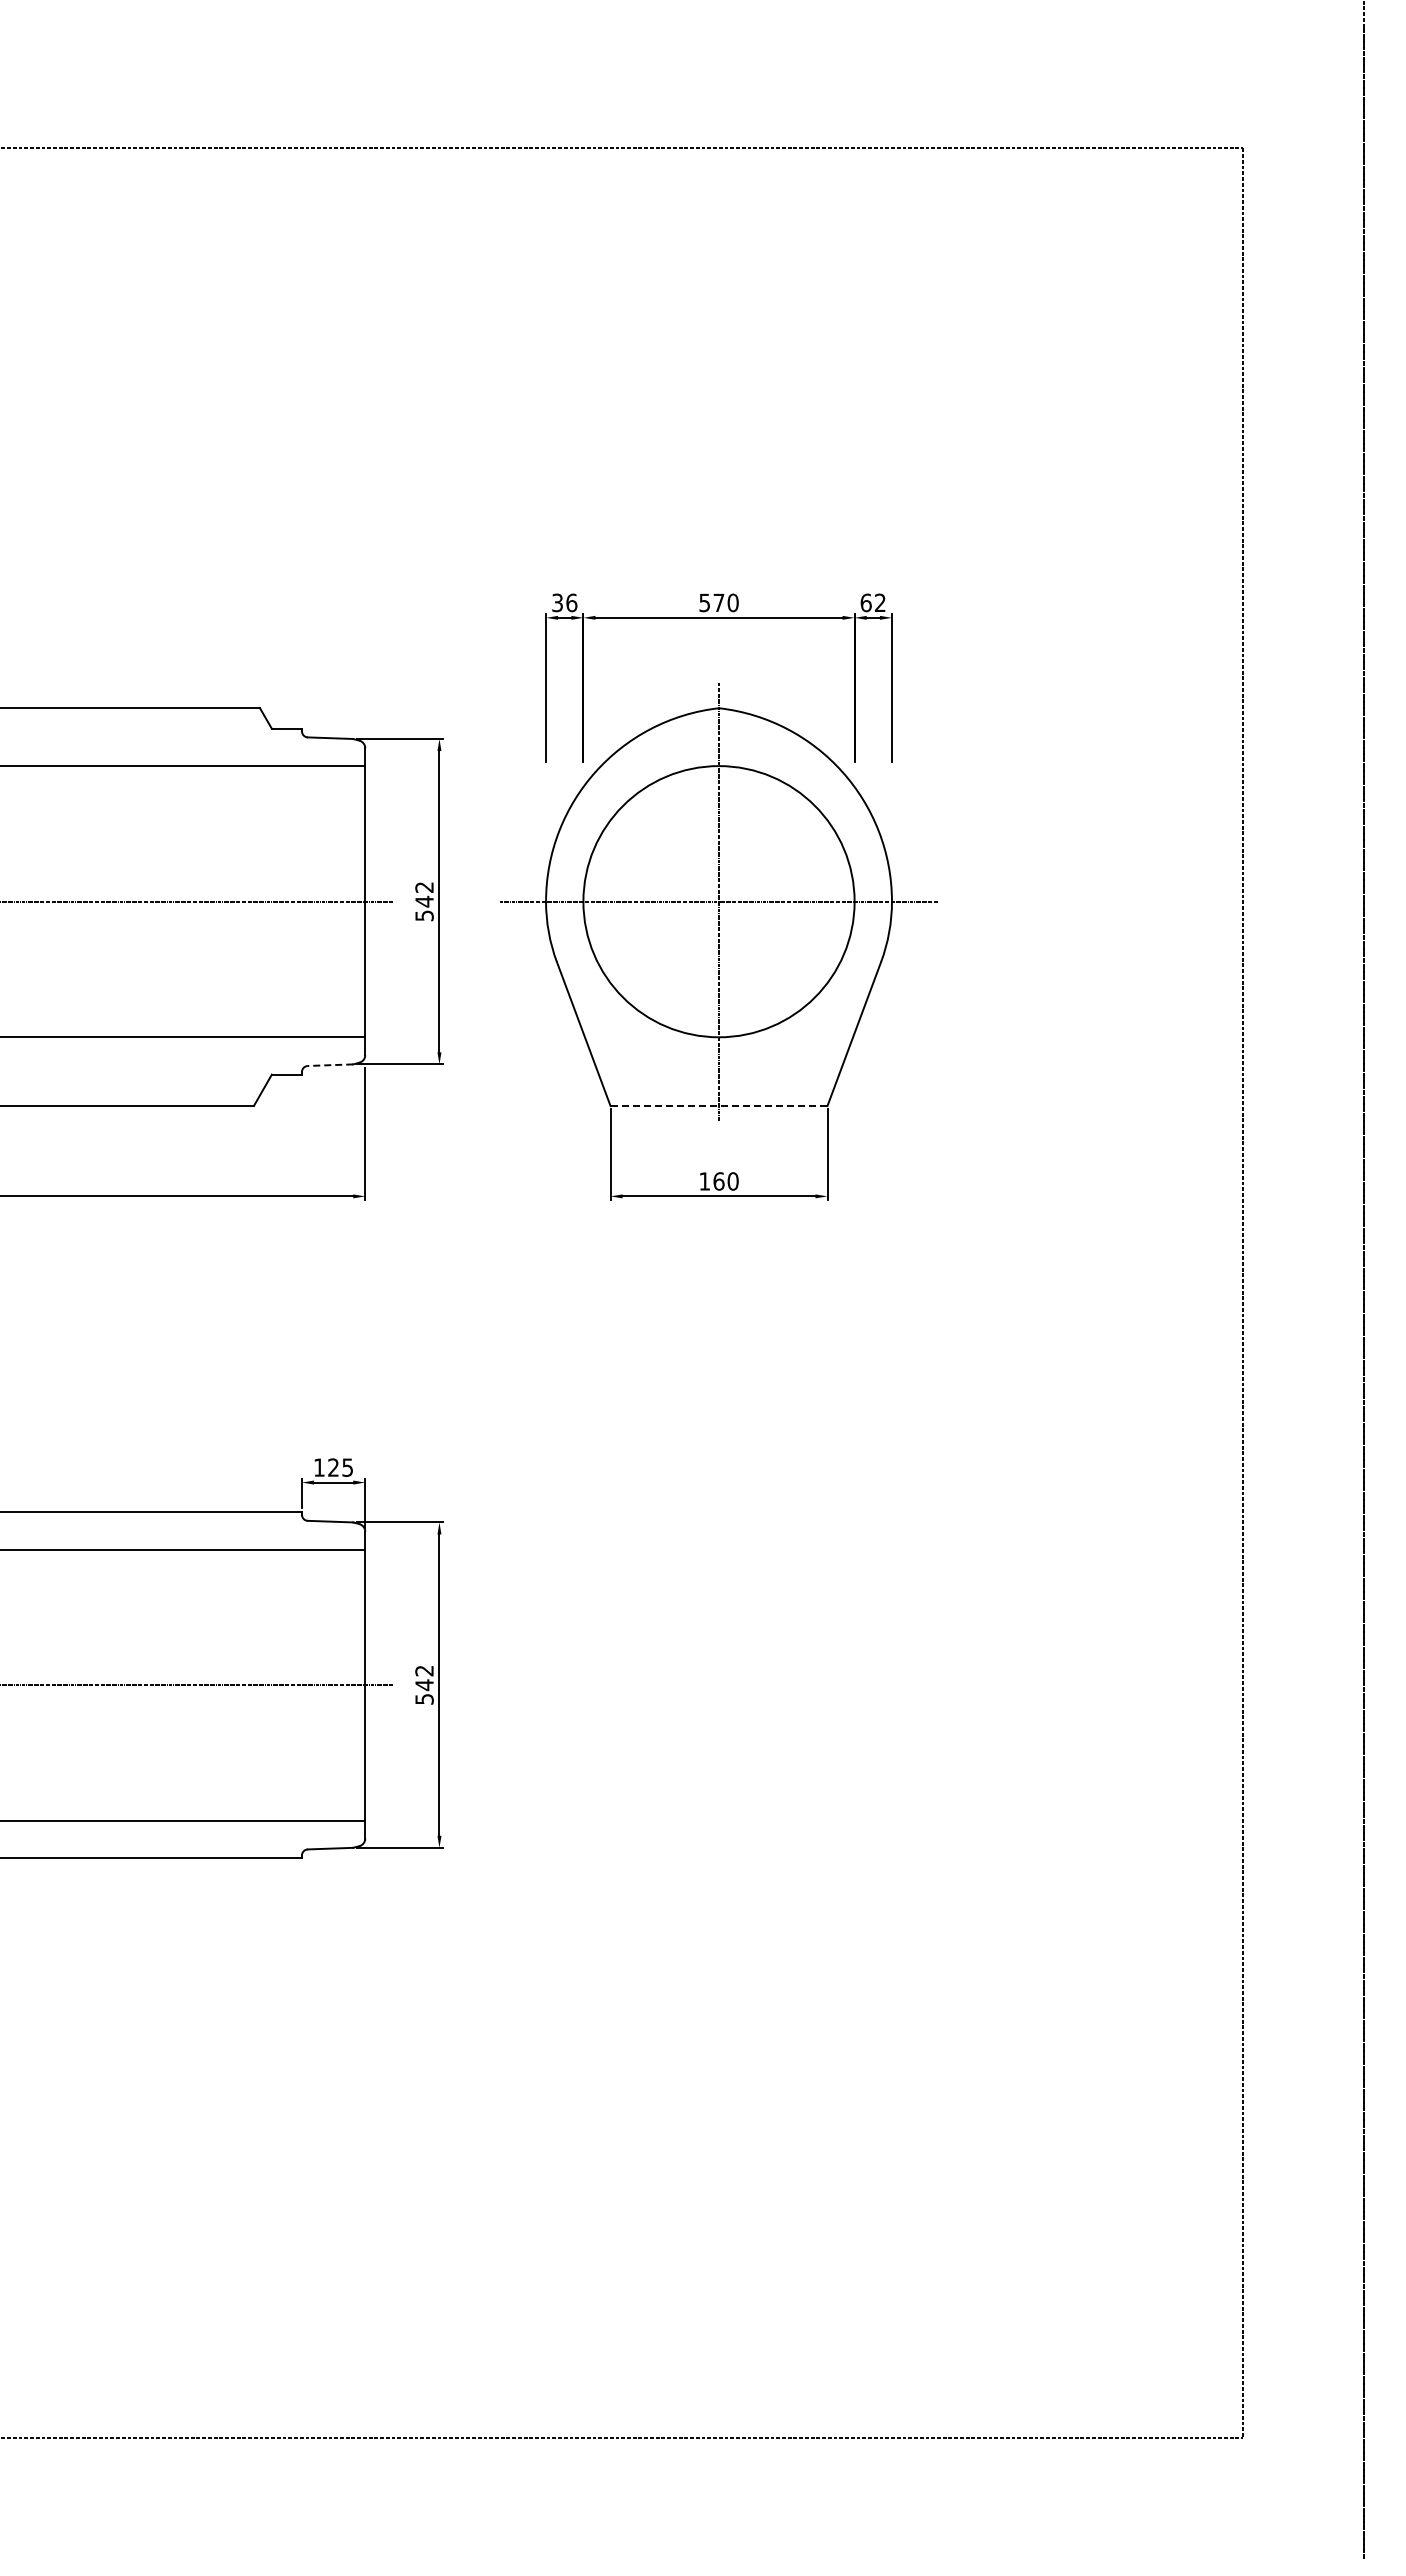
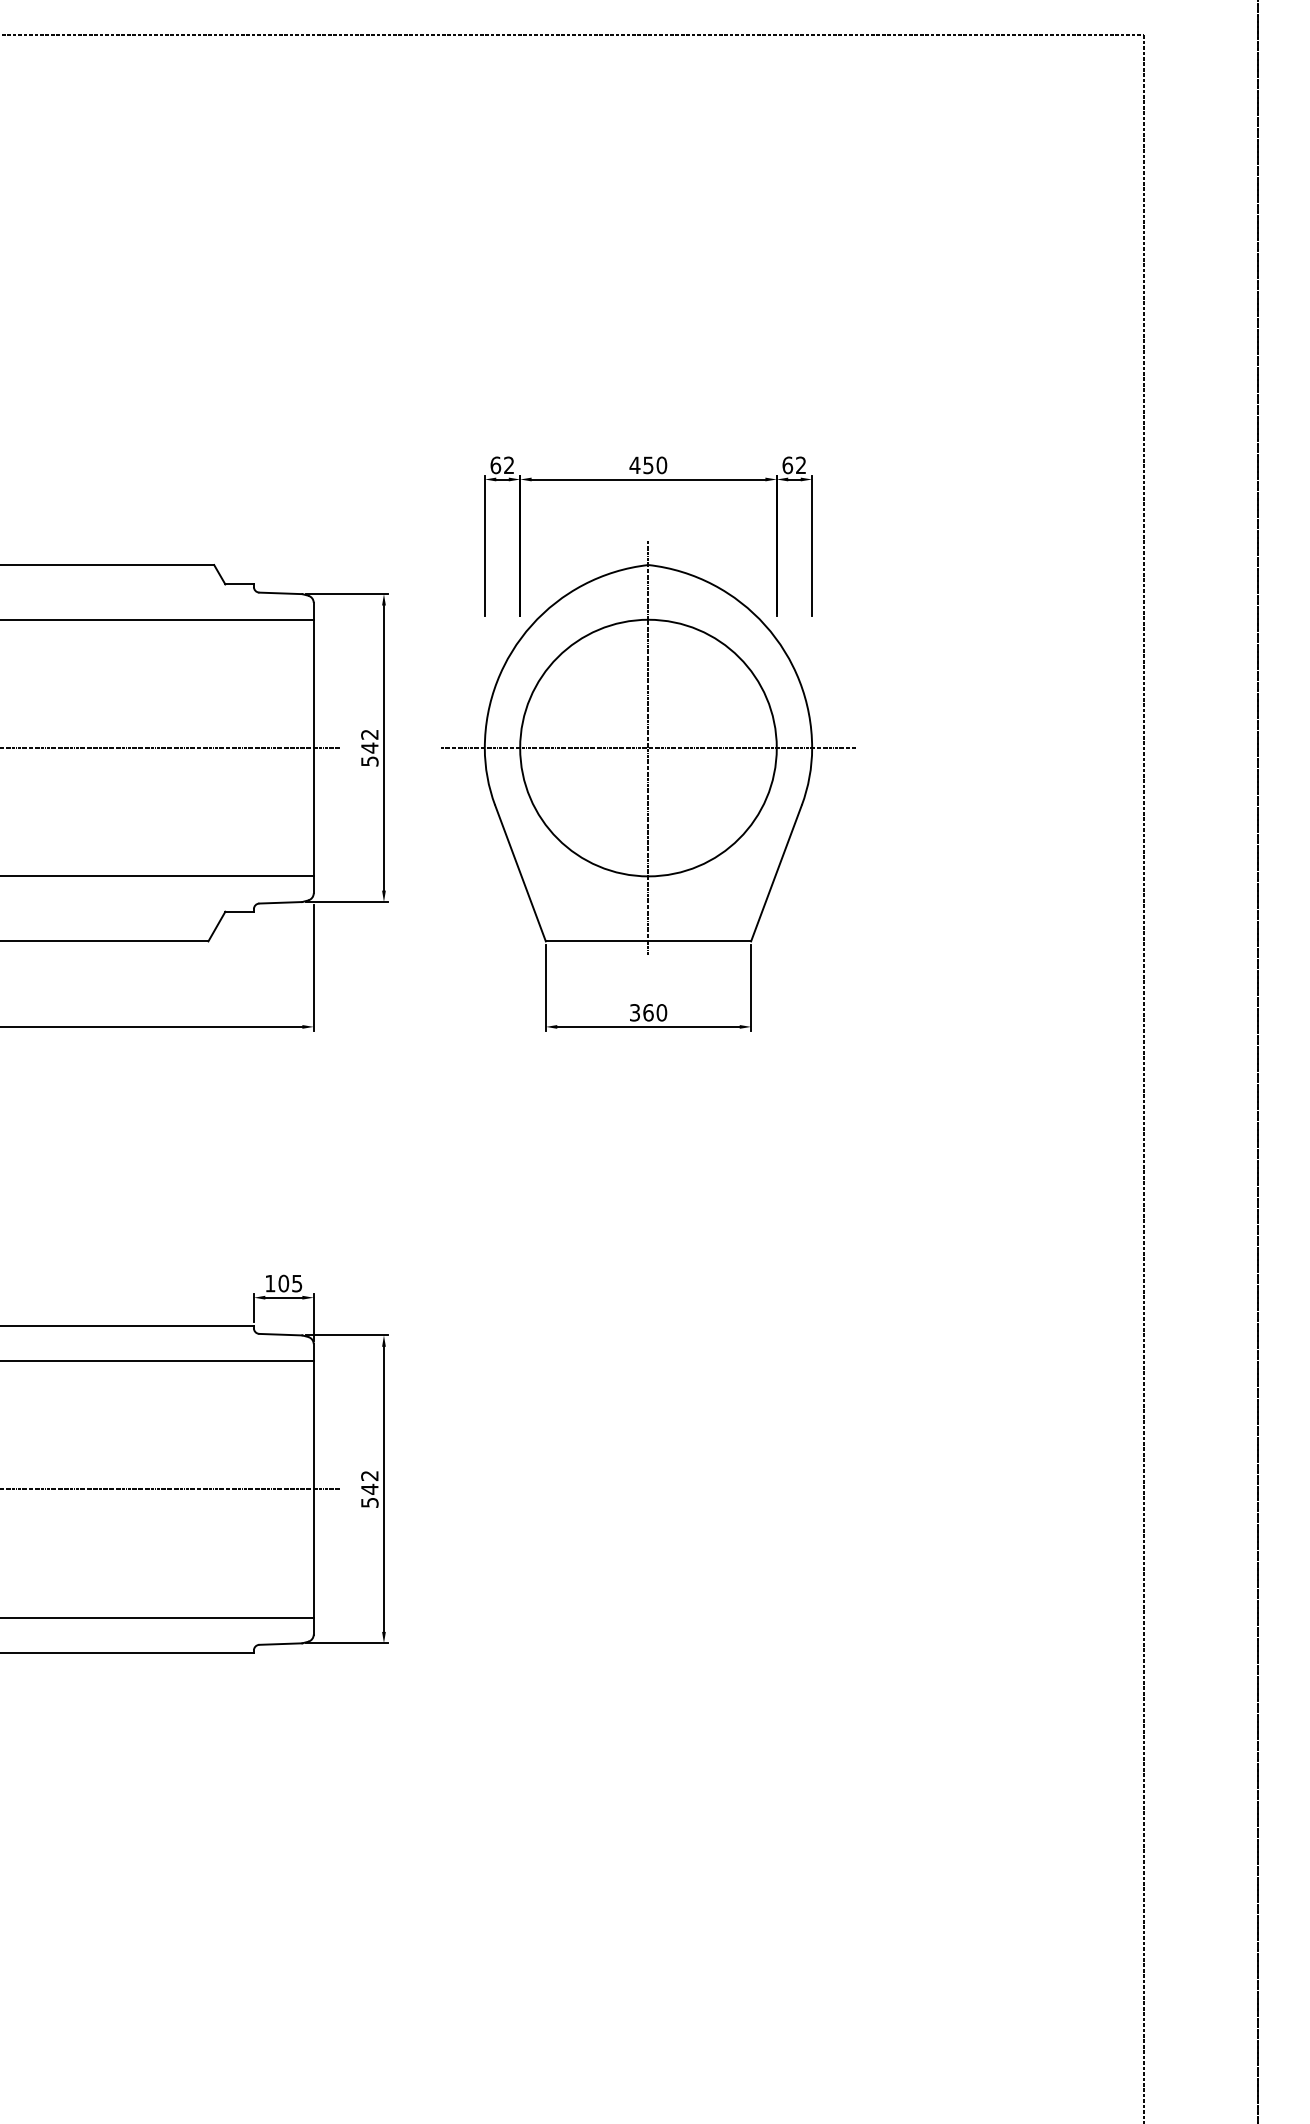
text: (564, 602) -> (502, 464), 36 -> 62
text: (711, 602) -> (641, 464), 570 -> 450
line: (330, 1065) -> (280, 903), dashed -> solid
line: (719, 1106) -> (648, 941), dashed -> solid
text: (704, 1181) -> (634, 1012), 160 -> 360
text: (333, 1467) -> (283, 1283), 125 -> 105

